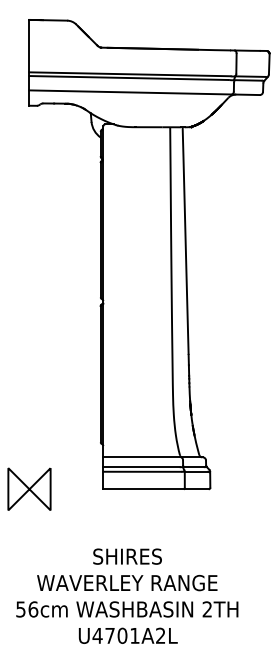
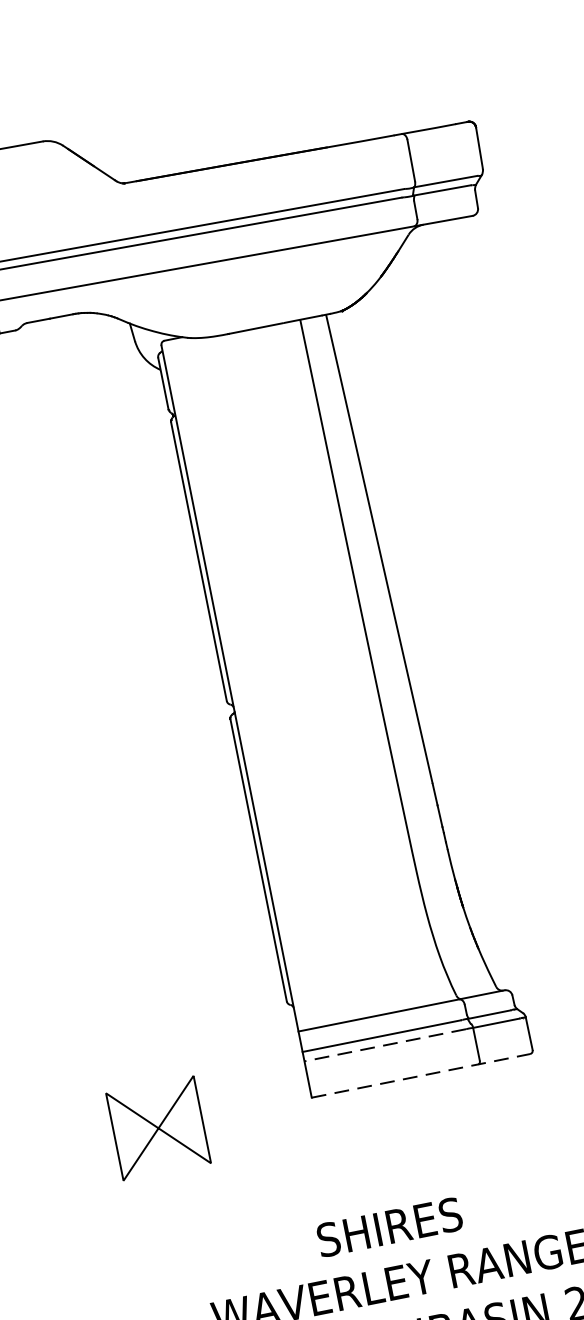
line: (142, 471) -> (385, 1044), solid -> dashed
line: (156, 489) -> (421, 1076), solid -> dashed

